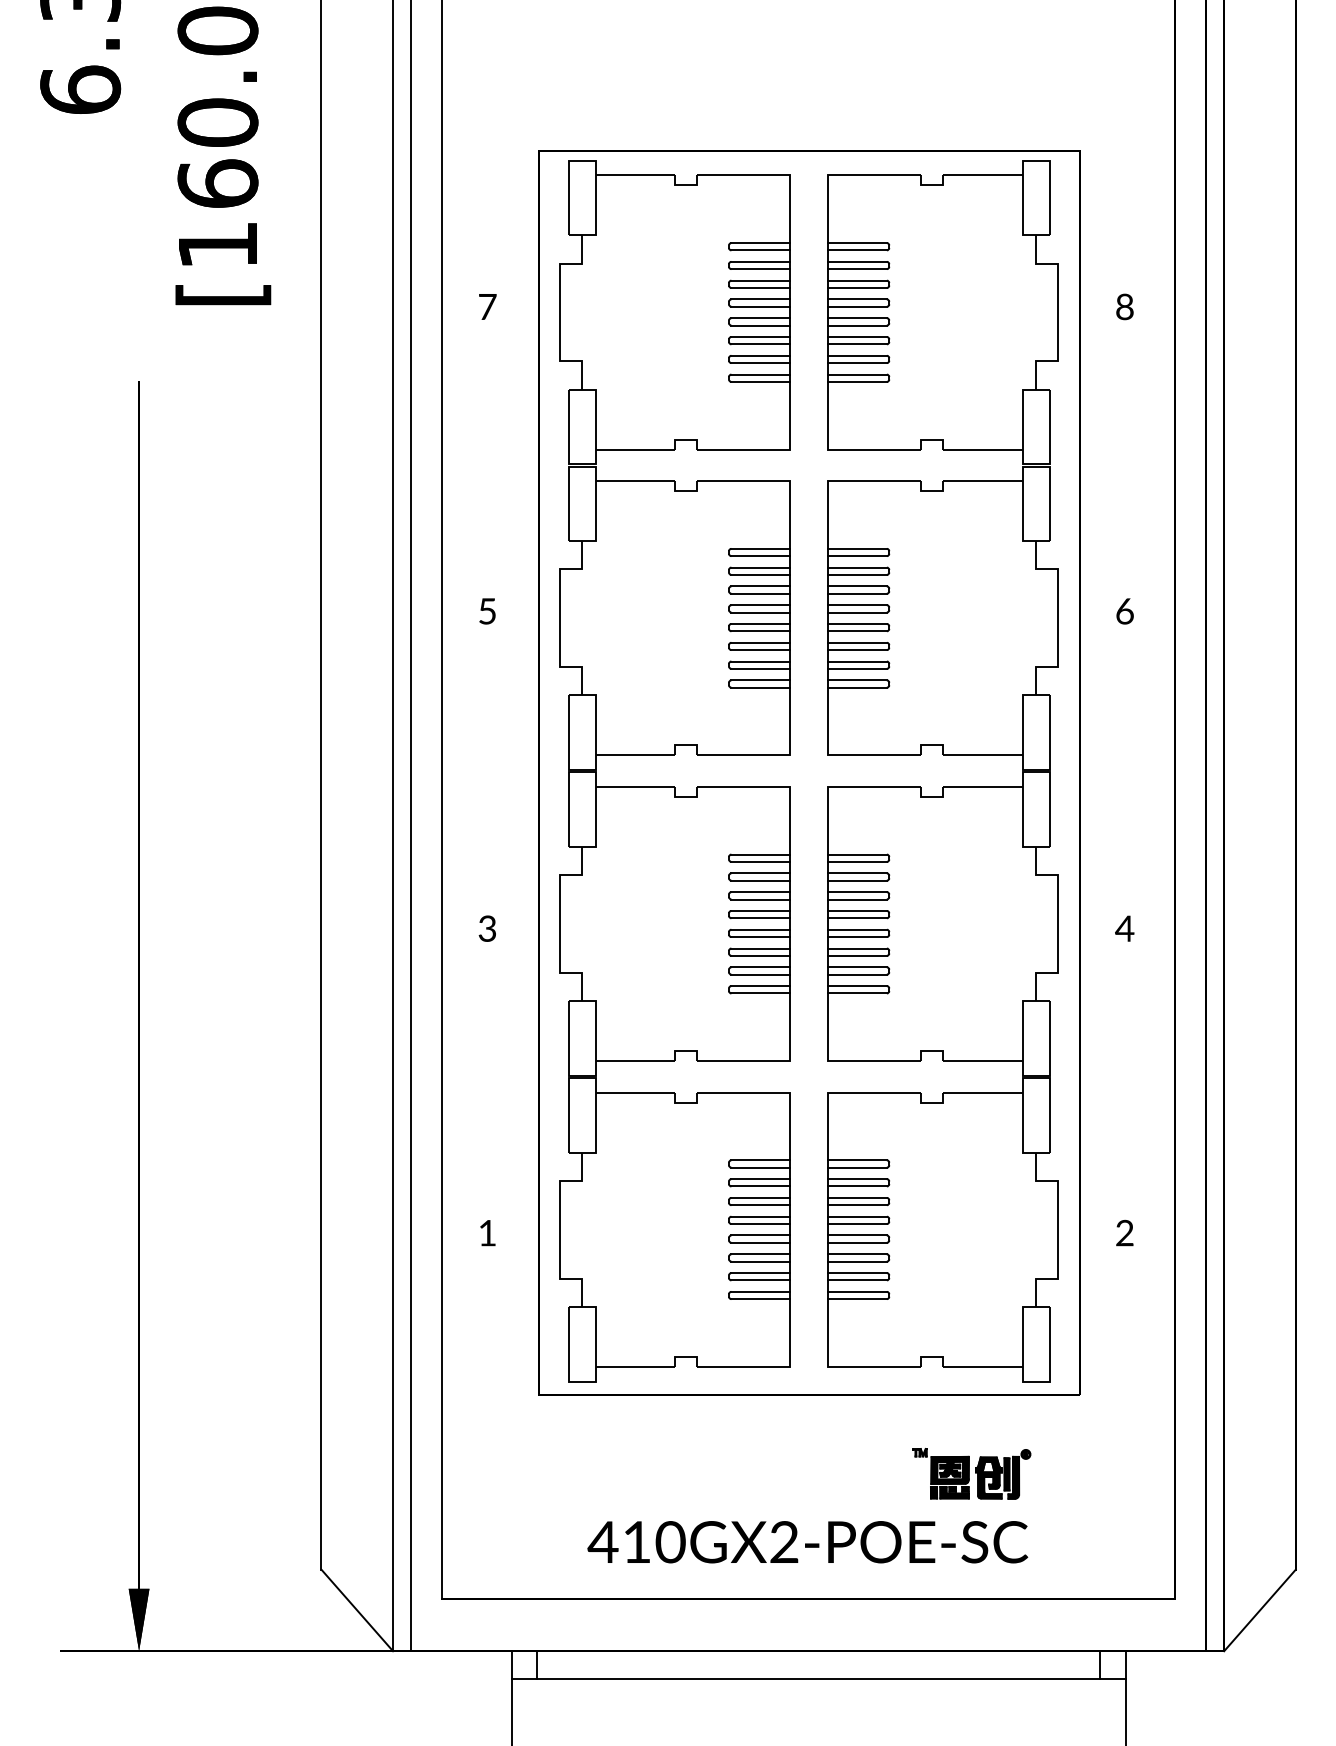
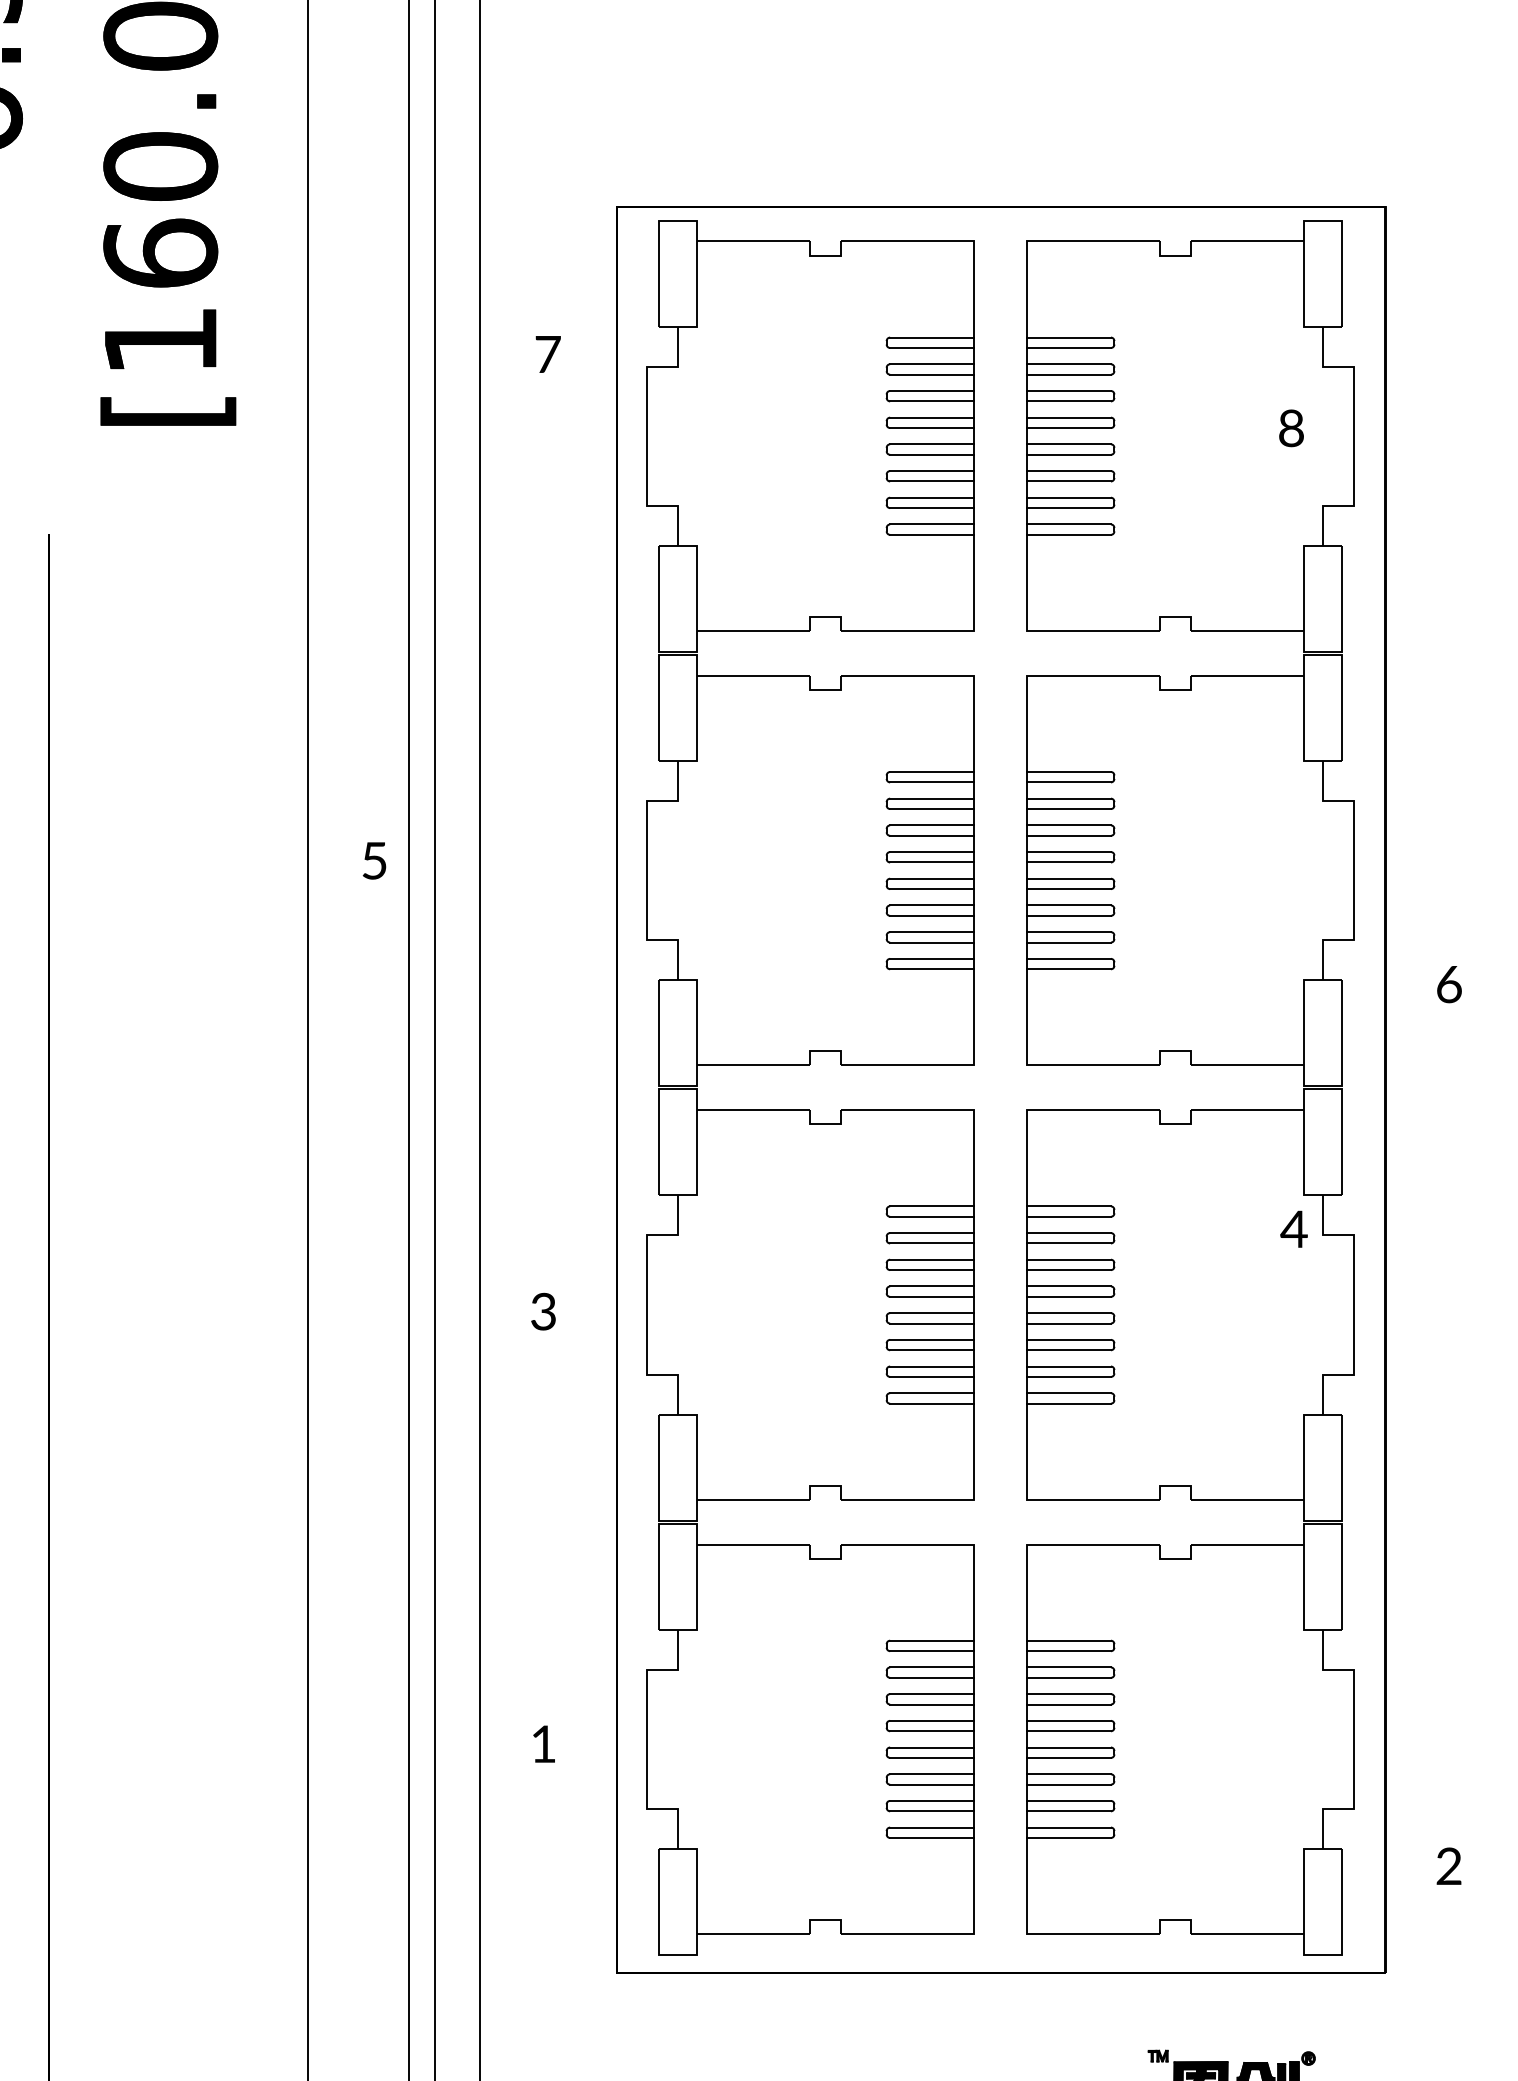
text: (487, 306) -> (547, 353), moved
text: (1124, 306) -> (1290, 427), moved
text: (487, 611) -> (374, 861), moved
text: (1124, 611) -> (1448, 984), moved
text: (1124, 928) -> (1293, 1228), moved
text: (1124, 1232) -> (1448, 1865), moved

